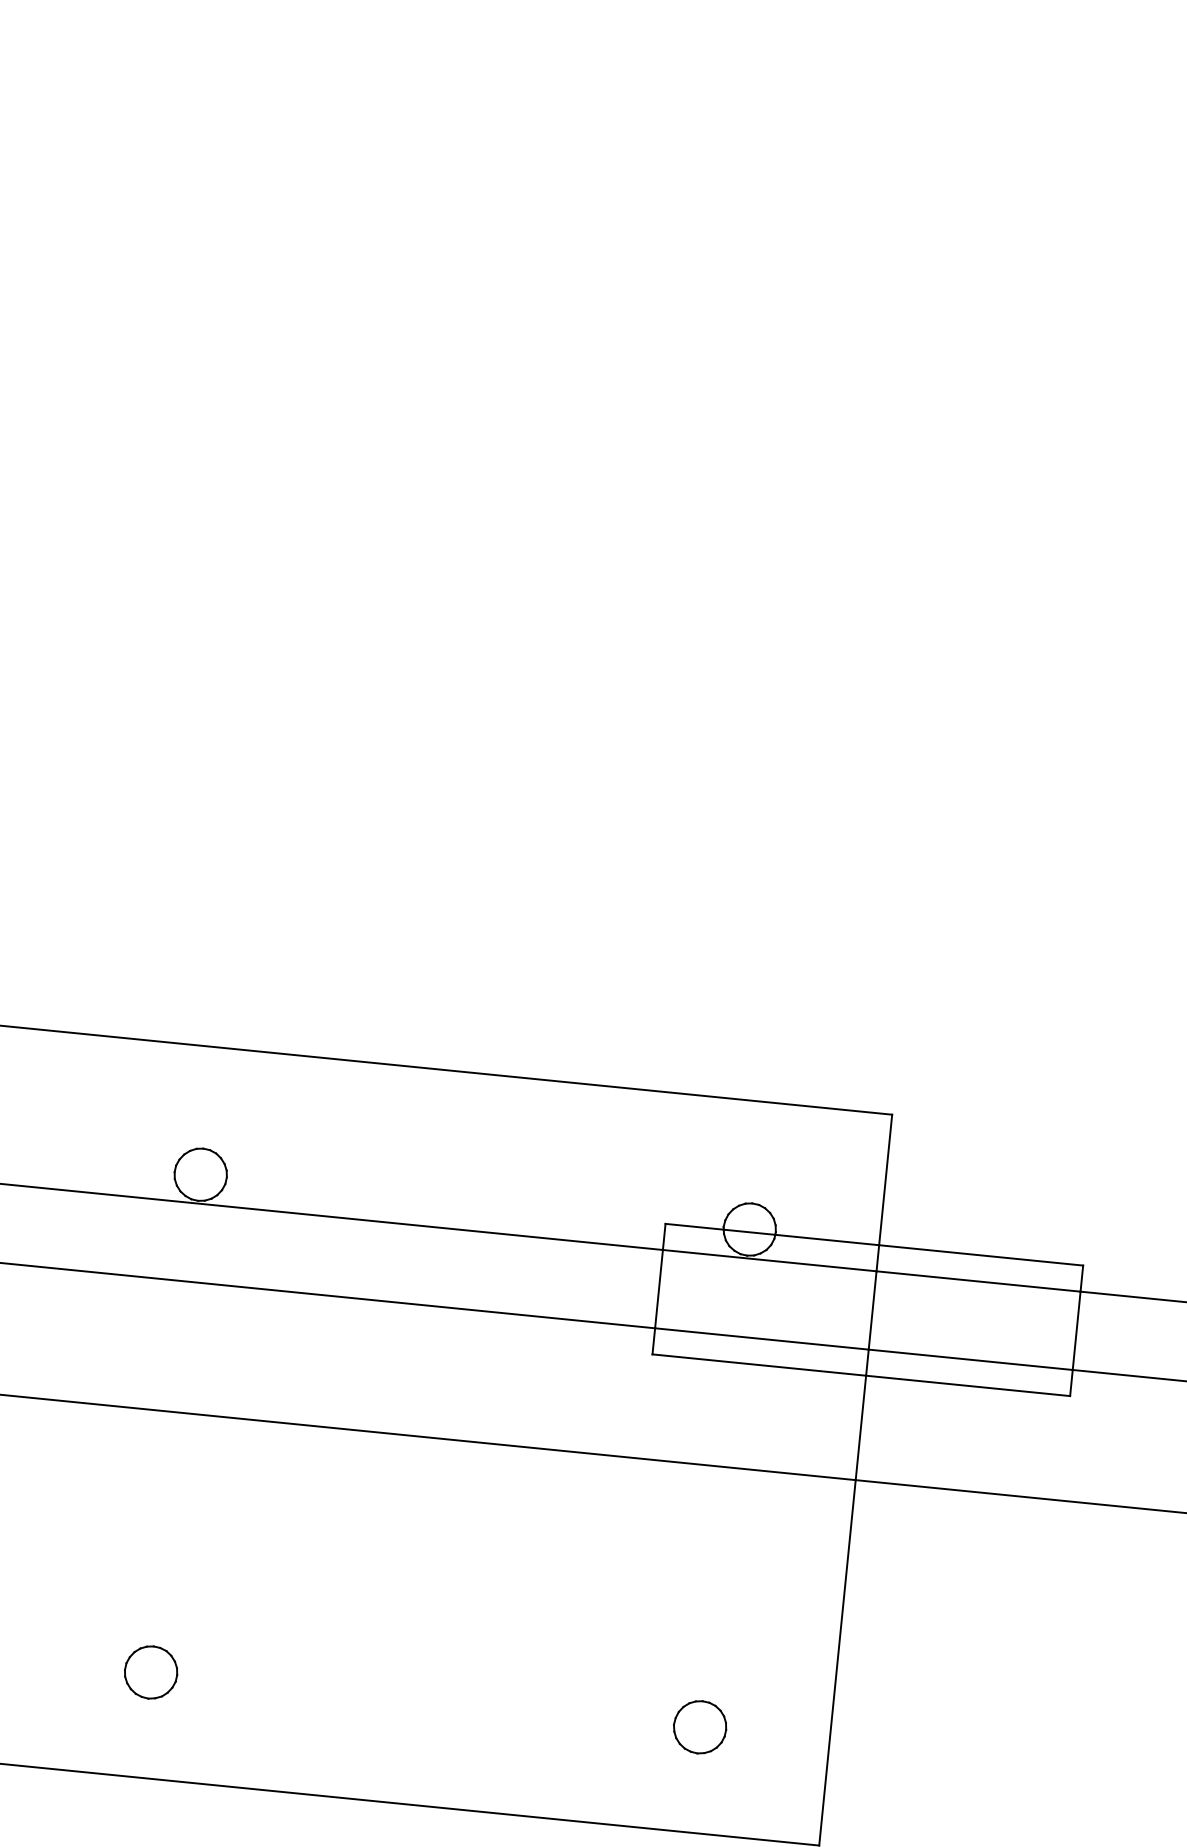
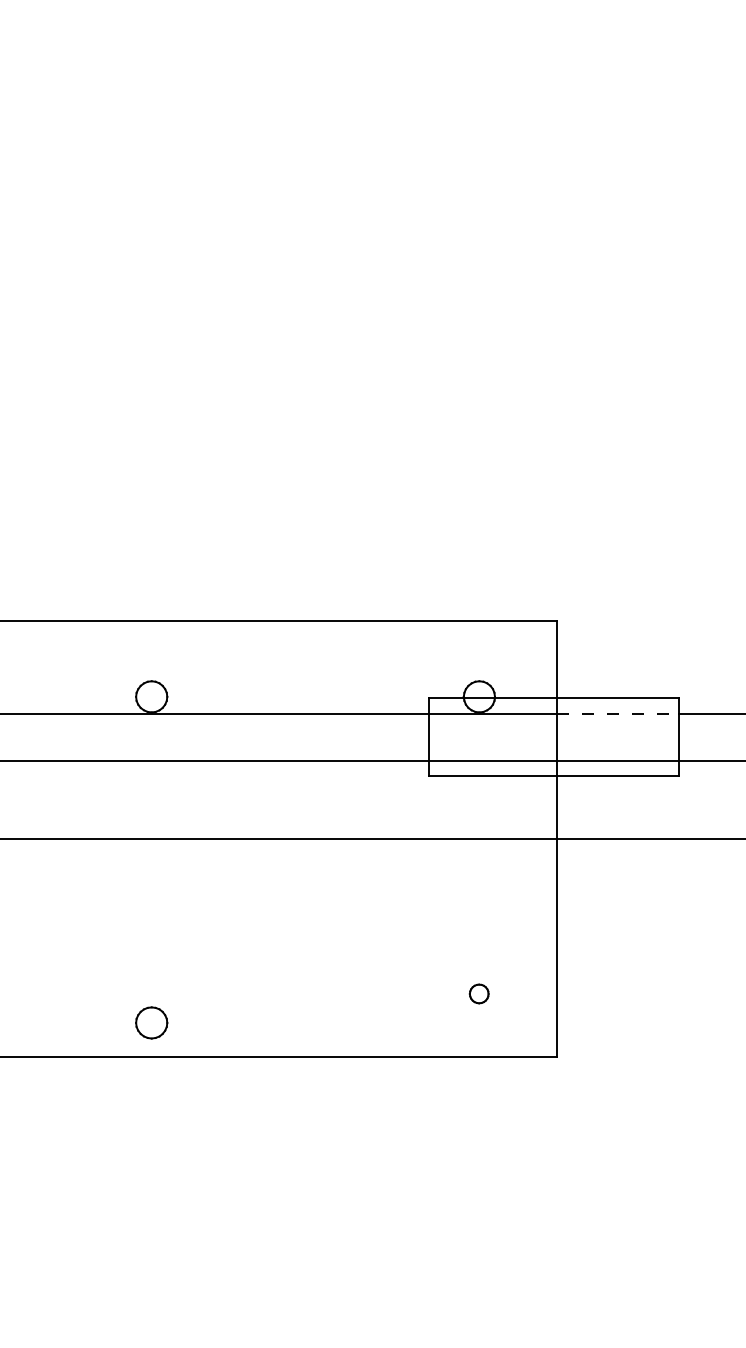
line: (978, 1282) -> (617, 714), solid -> dashed
part: (150, 1671) -> (151, 1022), moved
part: (698, 1726) -> (478, 993), size x0.6

